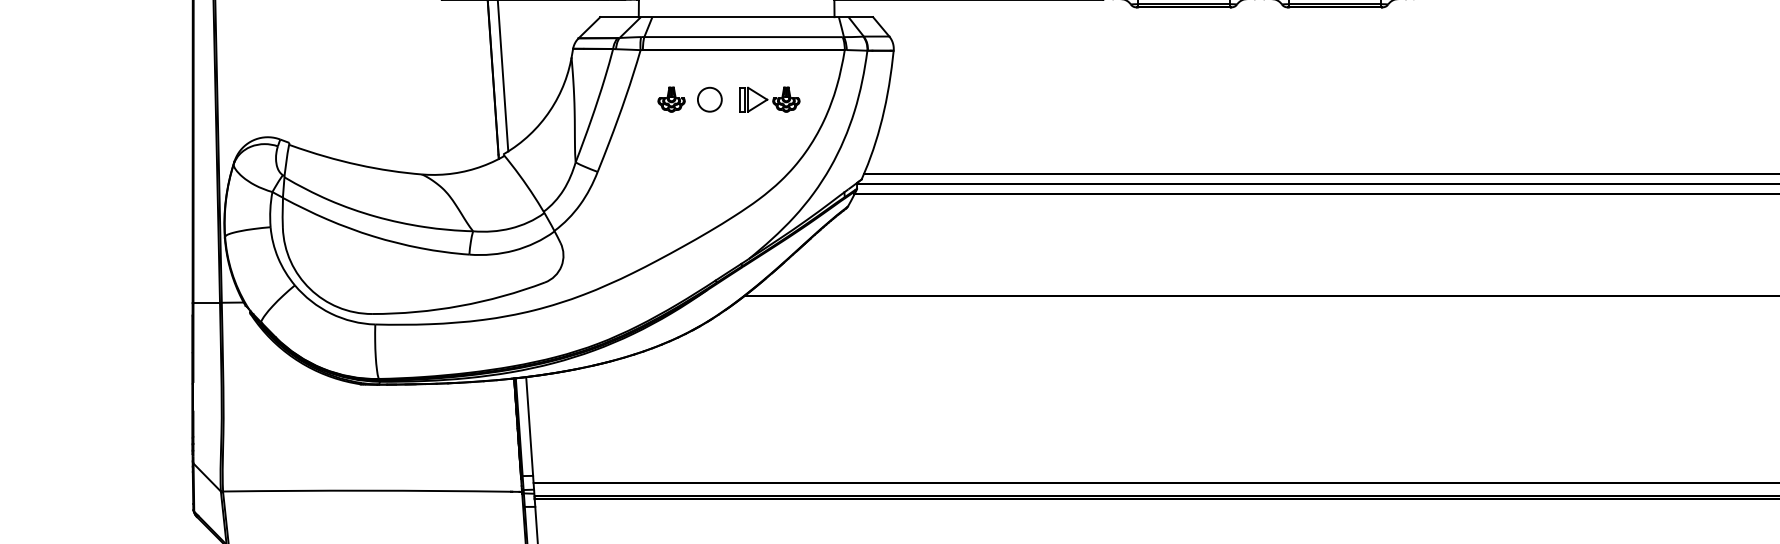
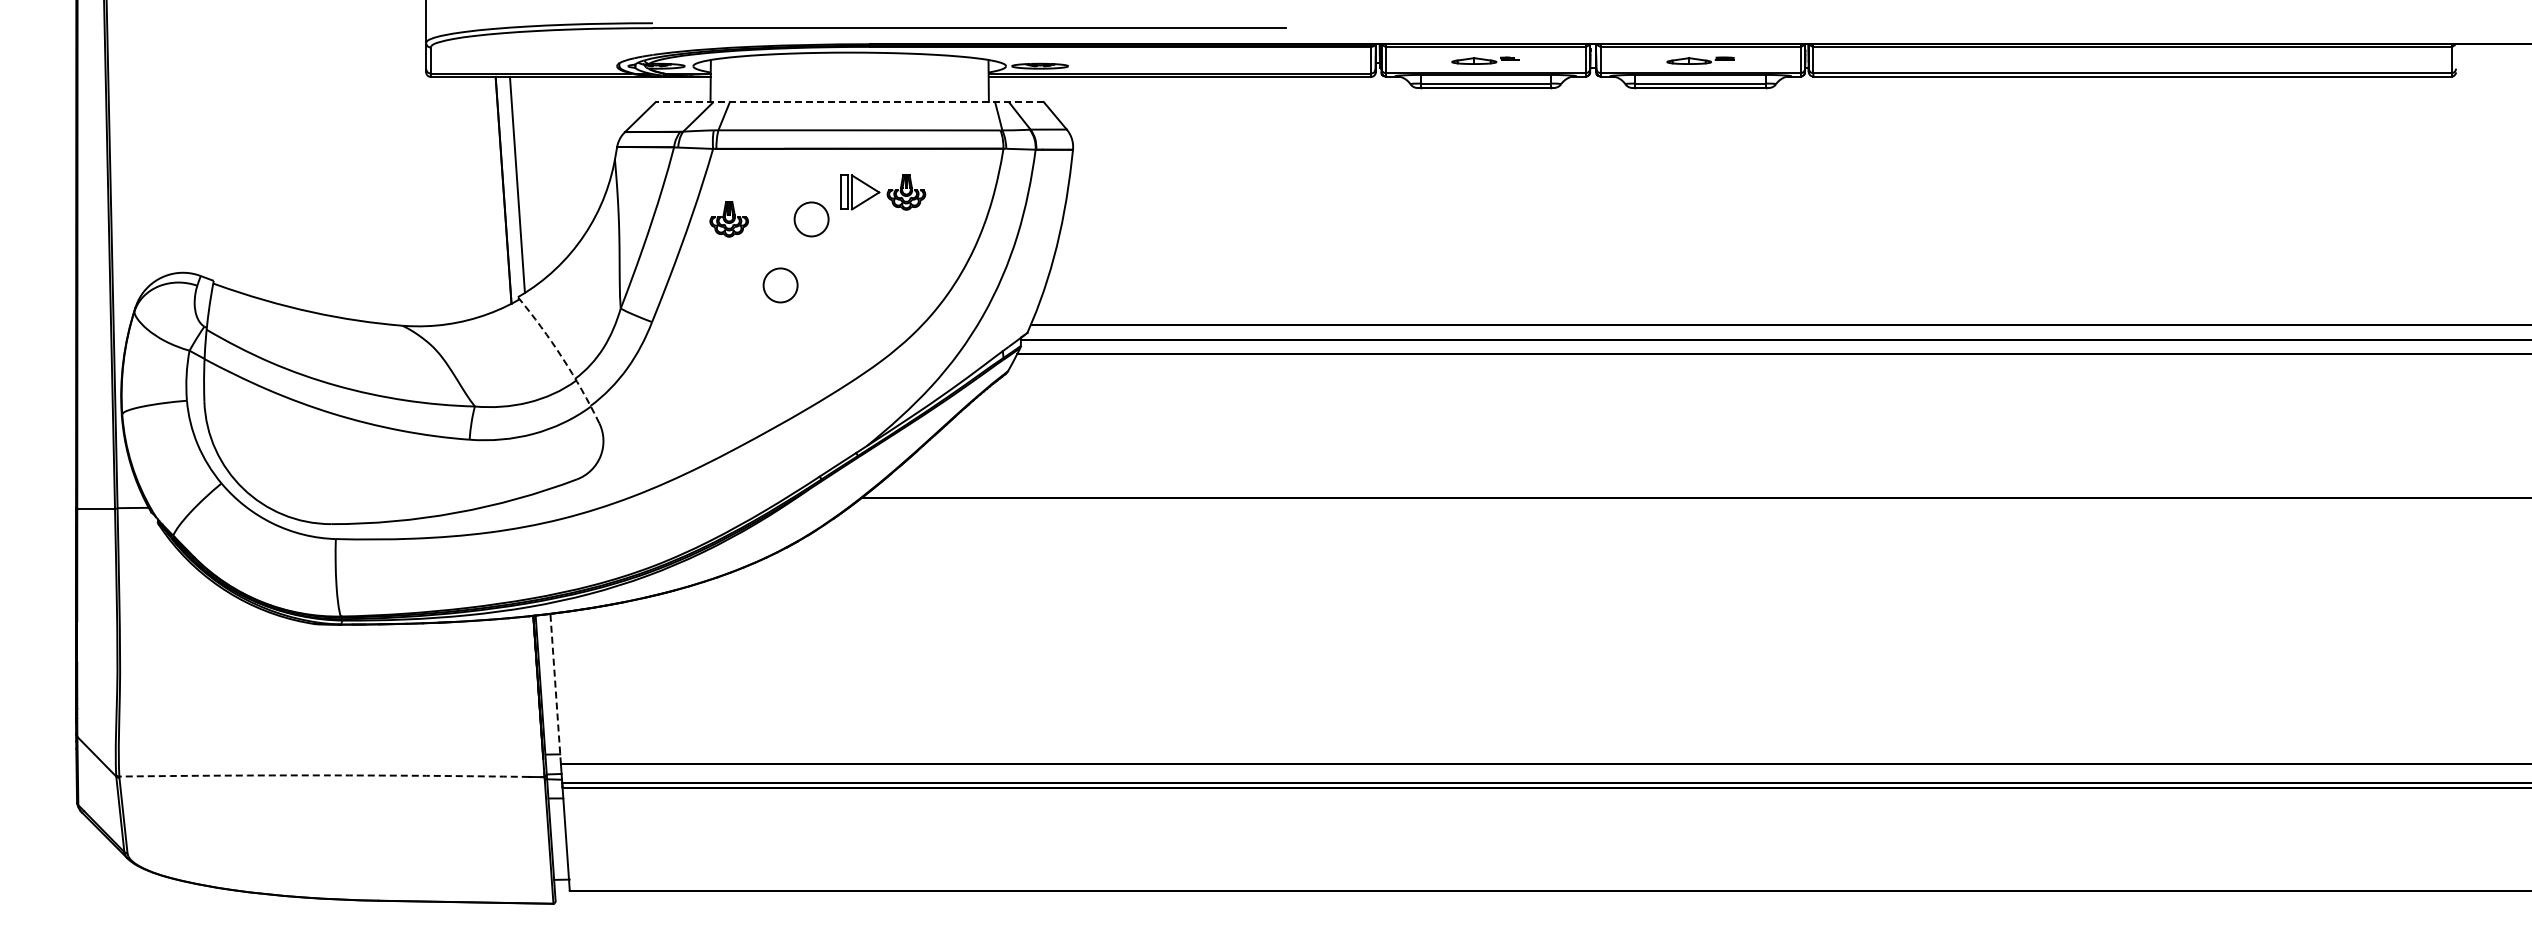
line: (736, 17) -> (849, 102), solid -> dashed
part: (671, 99) -> (728, 219), moved
part: (770, 99) -> (883, 192), moved
circle: (687, 146) -> (780, 285), added
arc: (534, 196) -> (562, 357), solid -> dashed
line: (529, 429) -> (555, 688), solid -> dashed
arc: (367, 490) -> (324, 775), solid -> dashed

